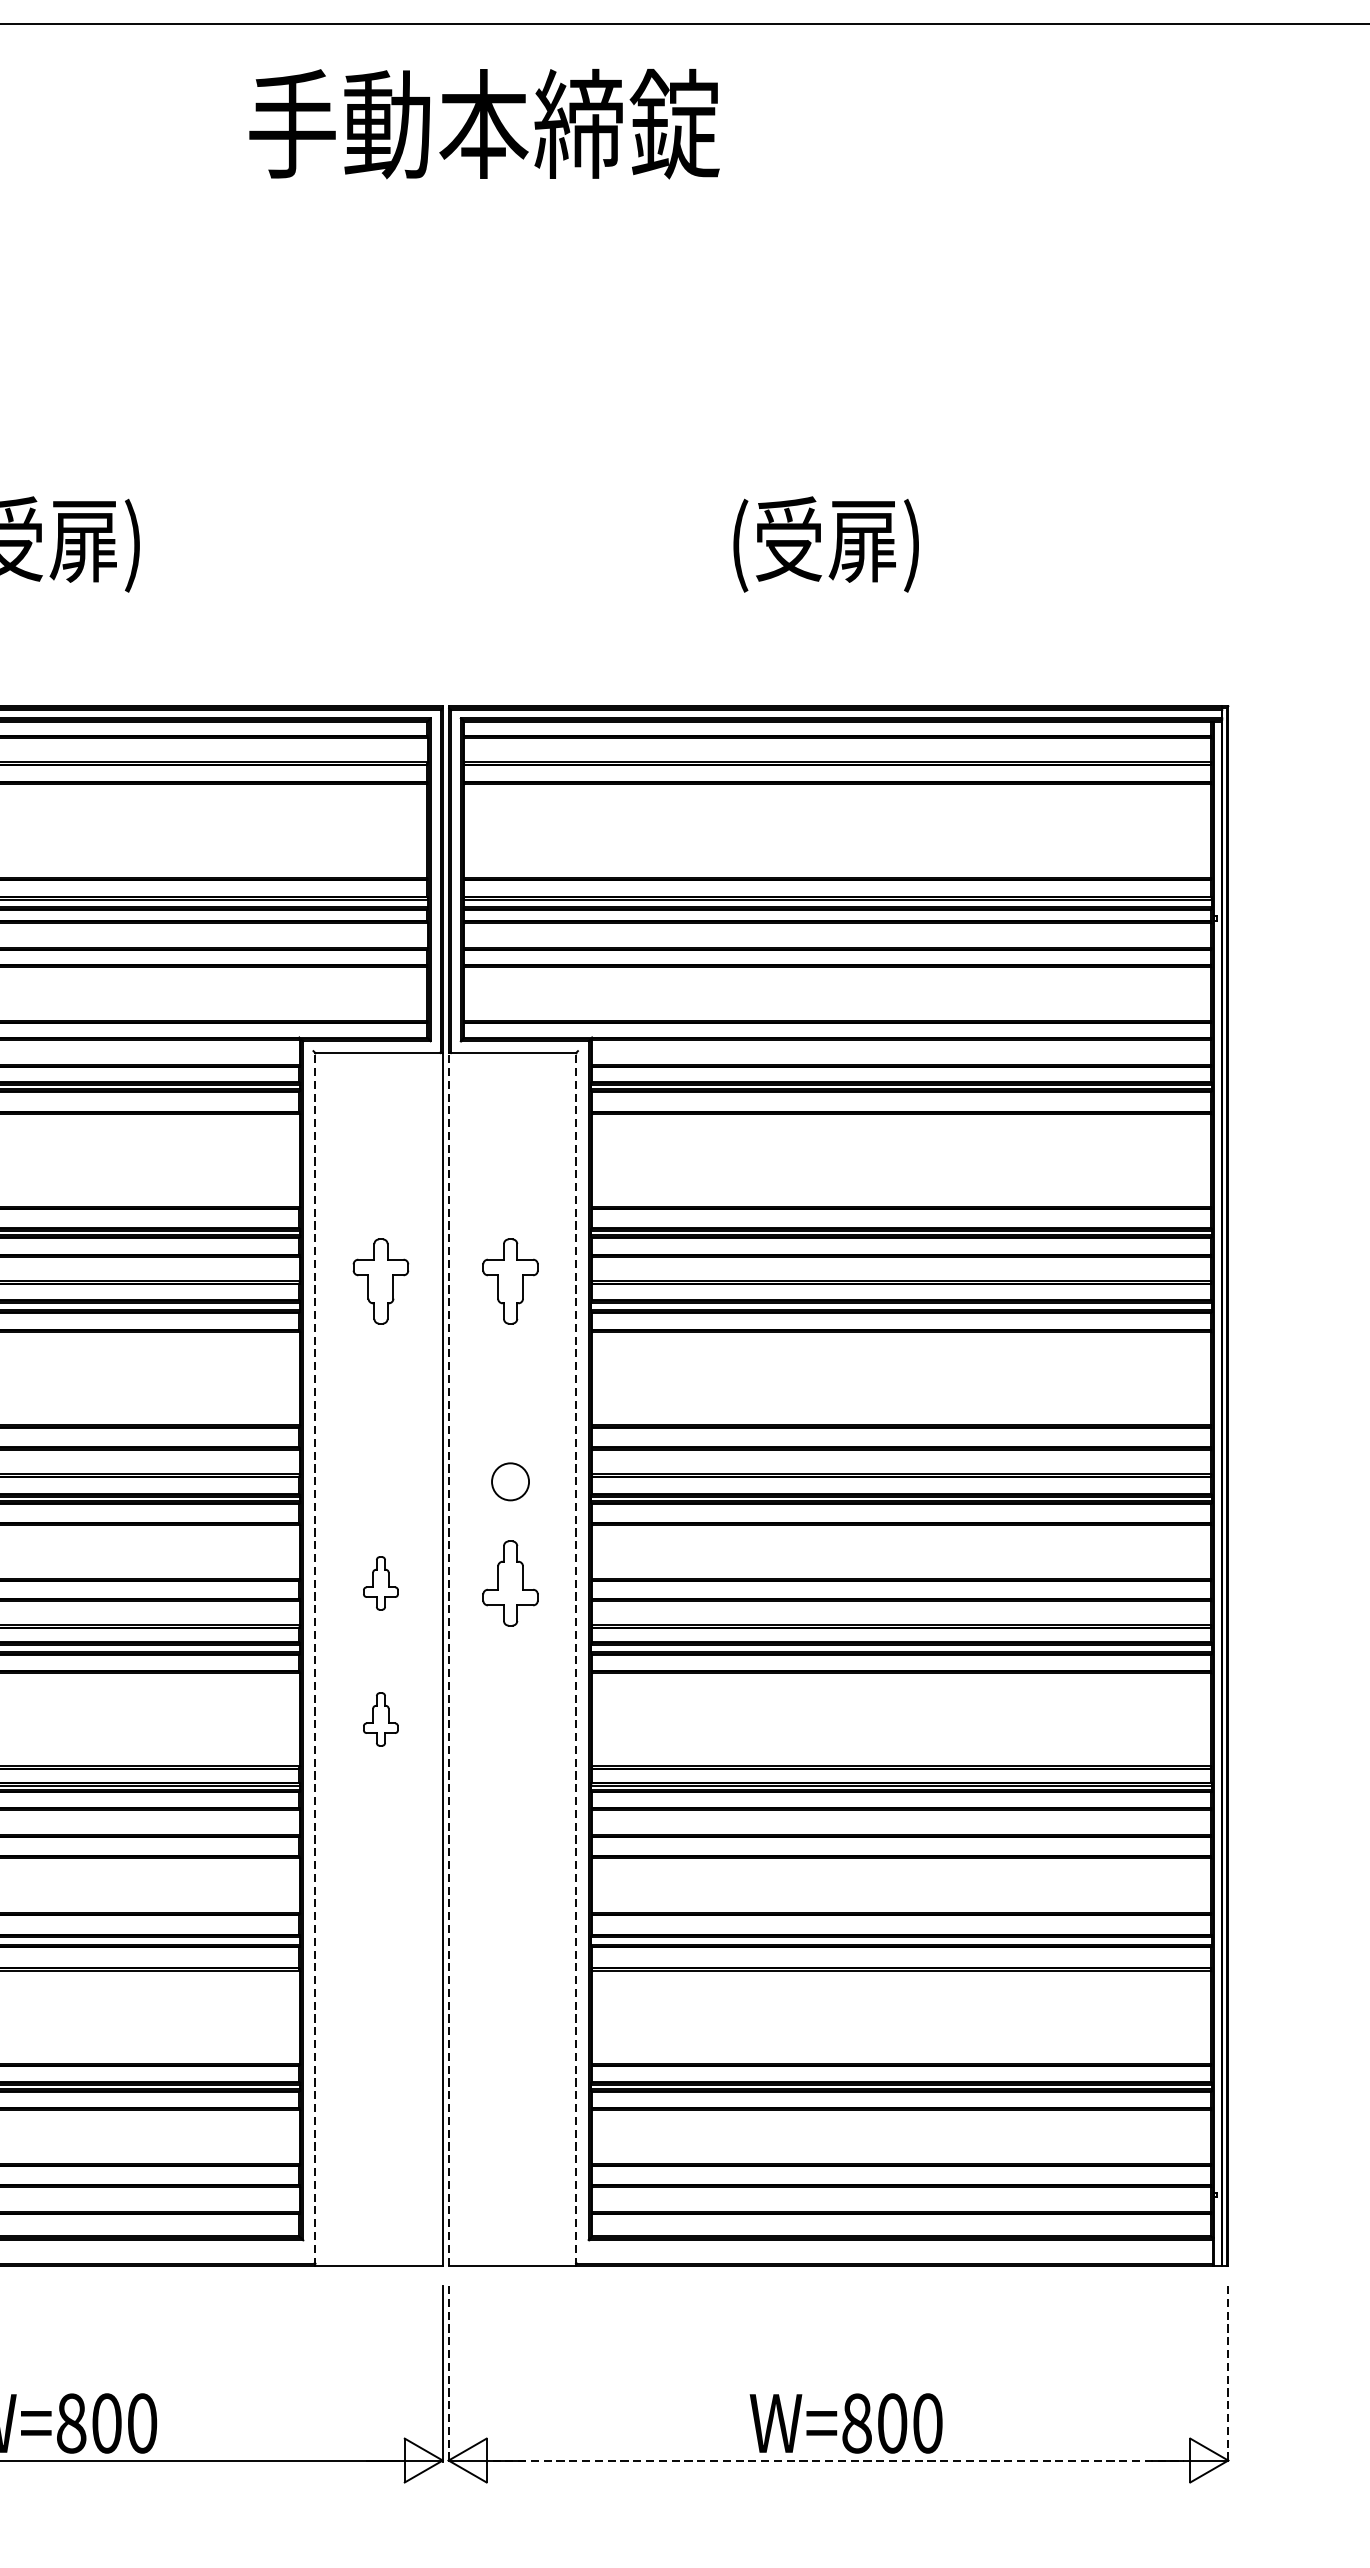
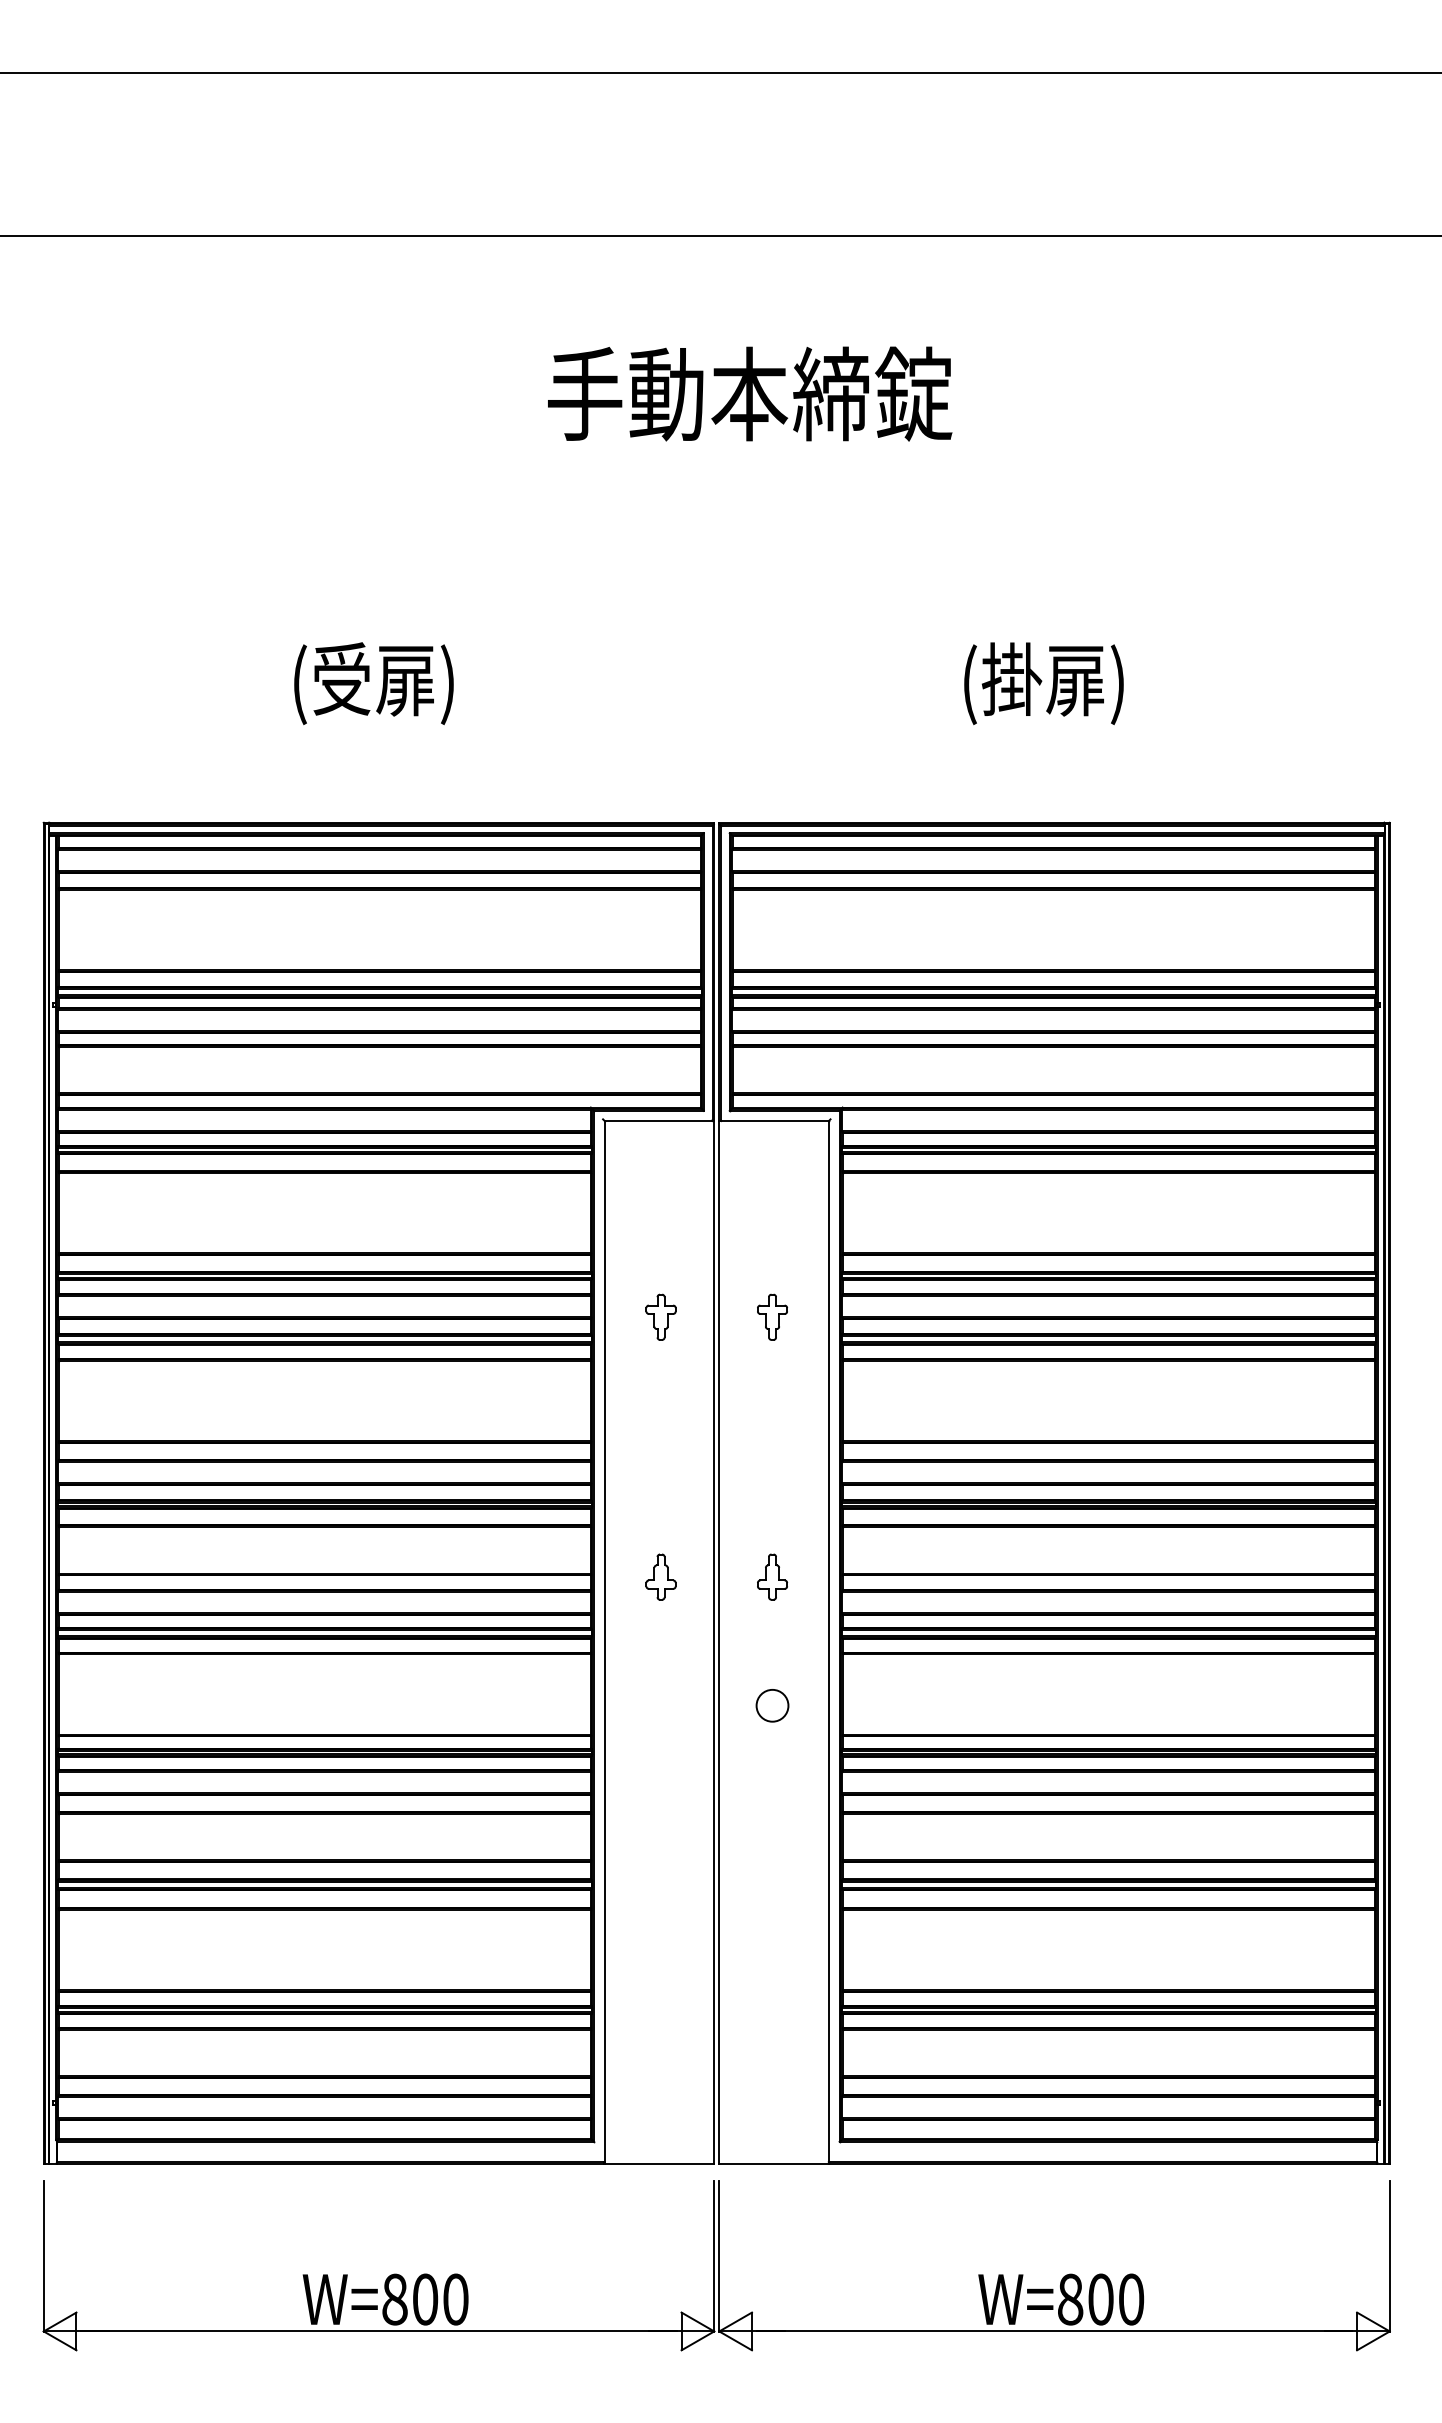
text: (484, 123) -> (750, 393), moved
text: (788, 538) -> (1011, 678), (受扉) -> (掛扉)
part: (380, 1280) -> (660, 1316), size x0.62
part: (510, 1280) -> (772, 1316), size x0.62
circle: (510, 1481) -> (772, 1705), moved
part: (510, 1582) -> (772, 1576), size x0.62
line: (315, 1658) -> (604, 1641), dashed -> solid
line: (448, 1658) -> (719, 1641), dashed -> solid
line: (575, 1658) -> (828, 1641), dashed -> solid
part: (380, 1718) -> (660, 1693), removed
line: (448, 2374) -> (719, 2257), dashed -> solid
line: (1227, 2374) -> (1389, 2257), dashed -> solid
line: (838, 2460) -> (1054, 2331), dashed -> solid

